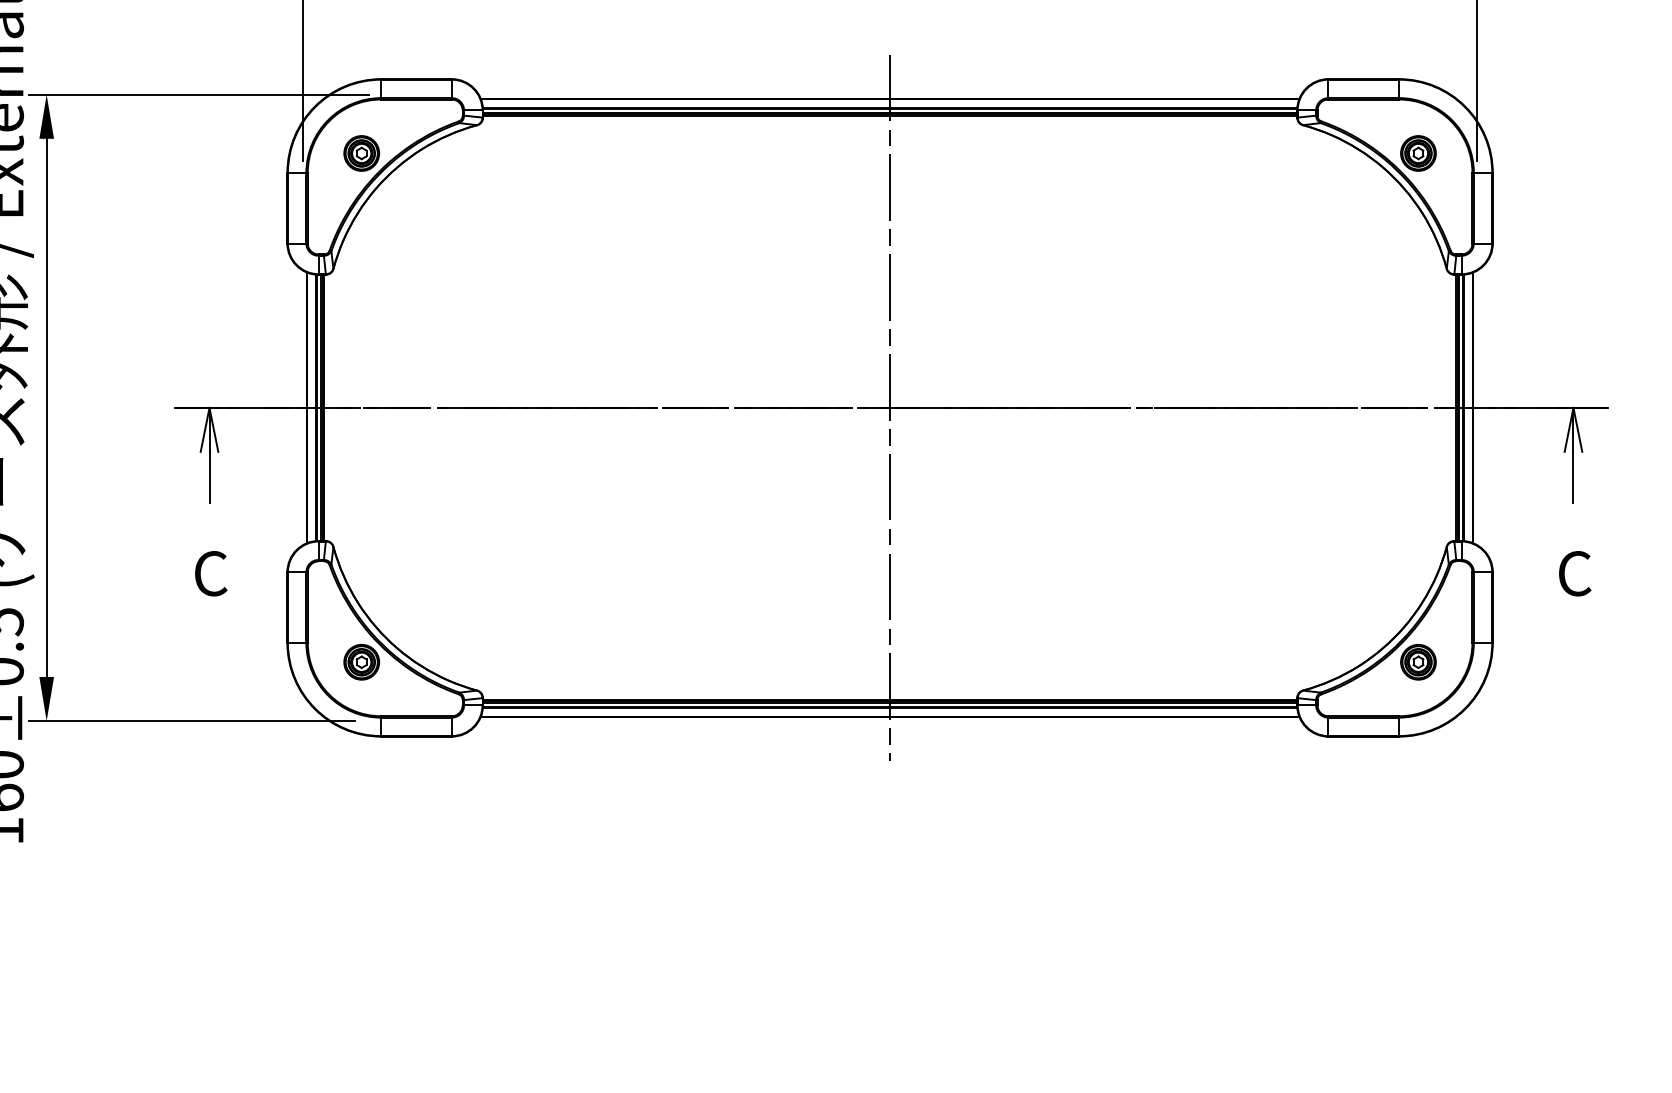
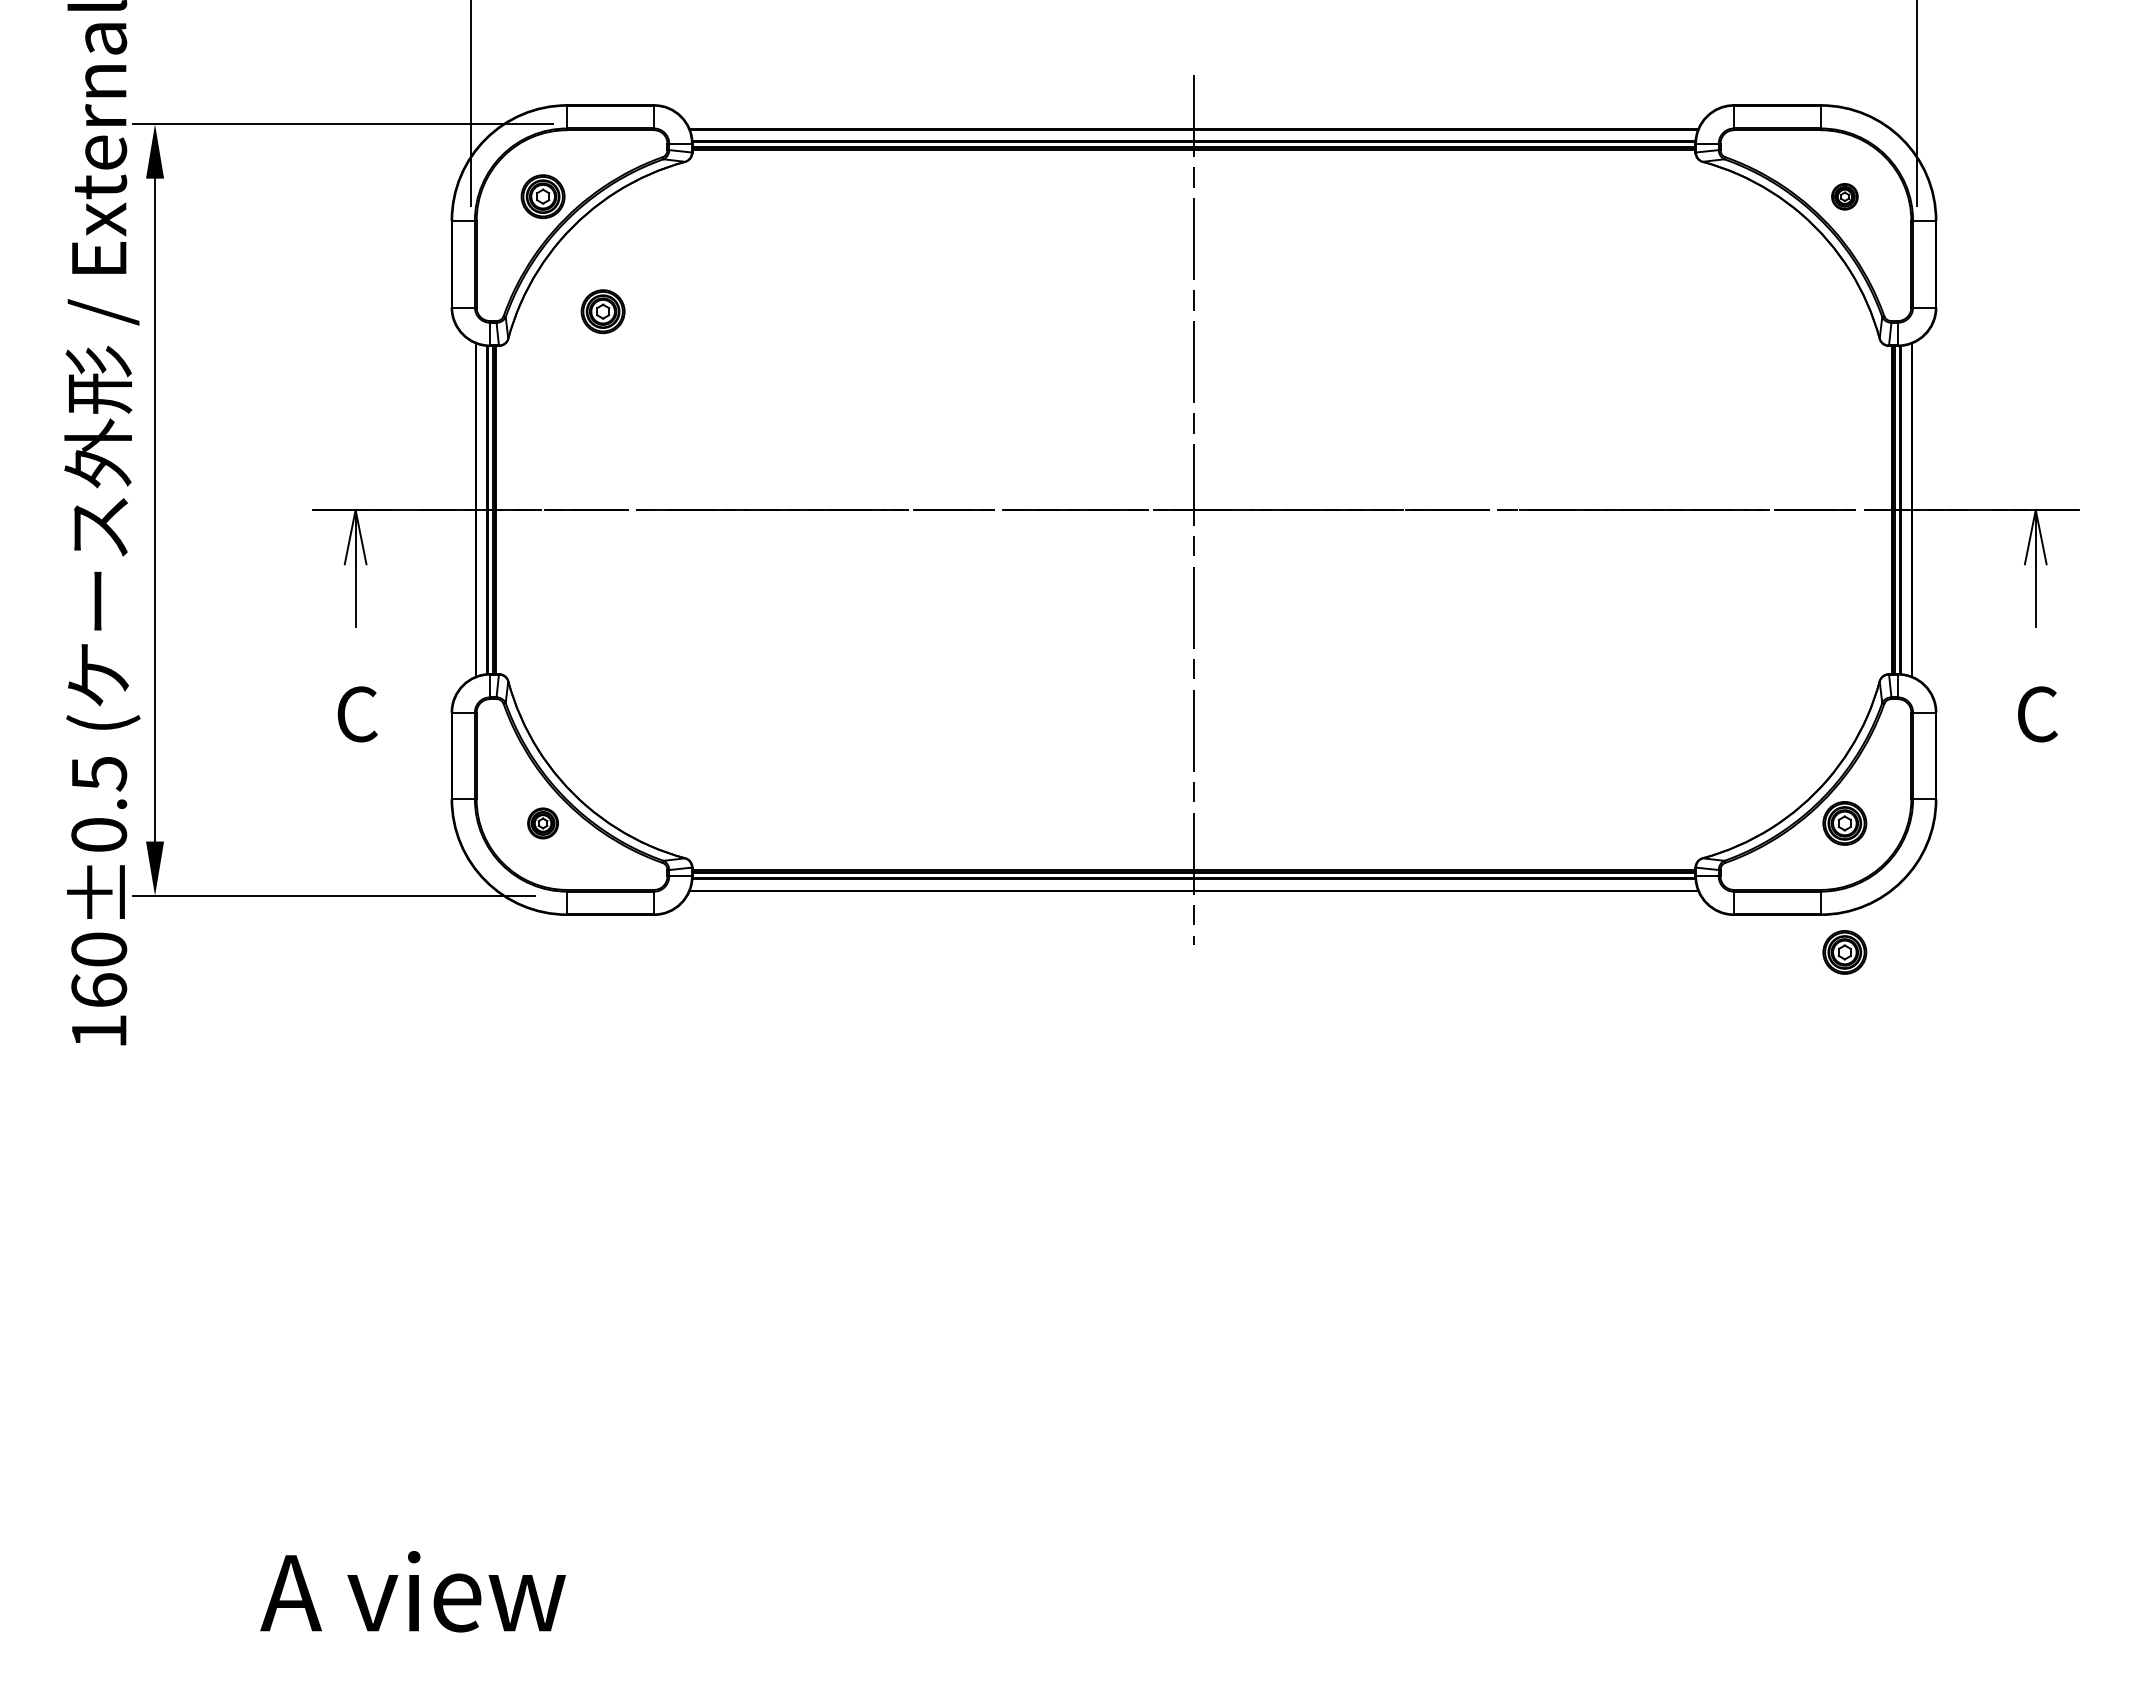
part: (1418, 153) -> (1844, 196), size x0.6
part: (409, 246) -> (602, 311), added
part: (361, 662) -> (542, 823), size x0.7
part: (1418, 767) -> (1844, 952), added

